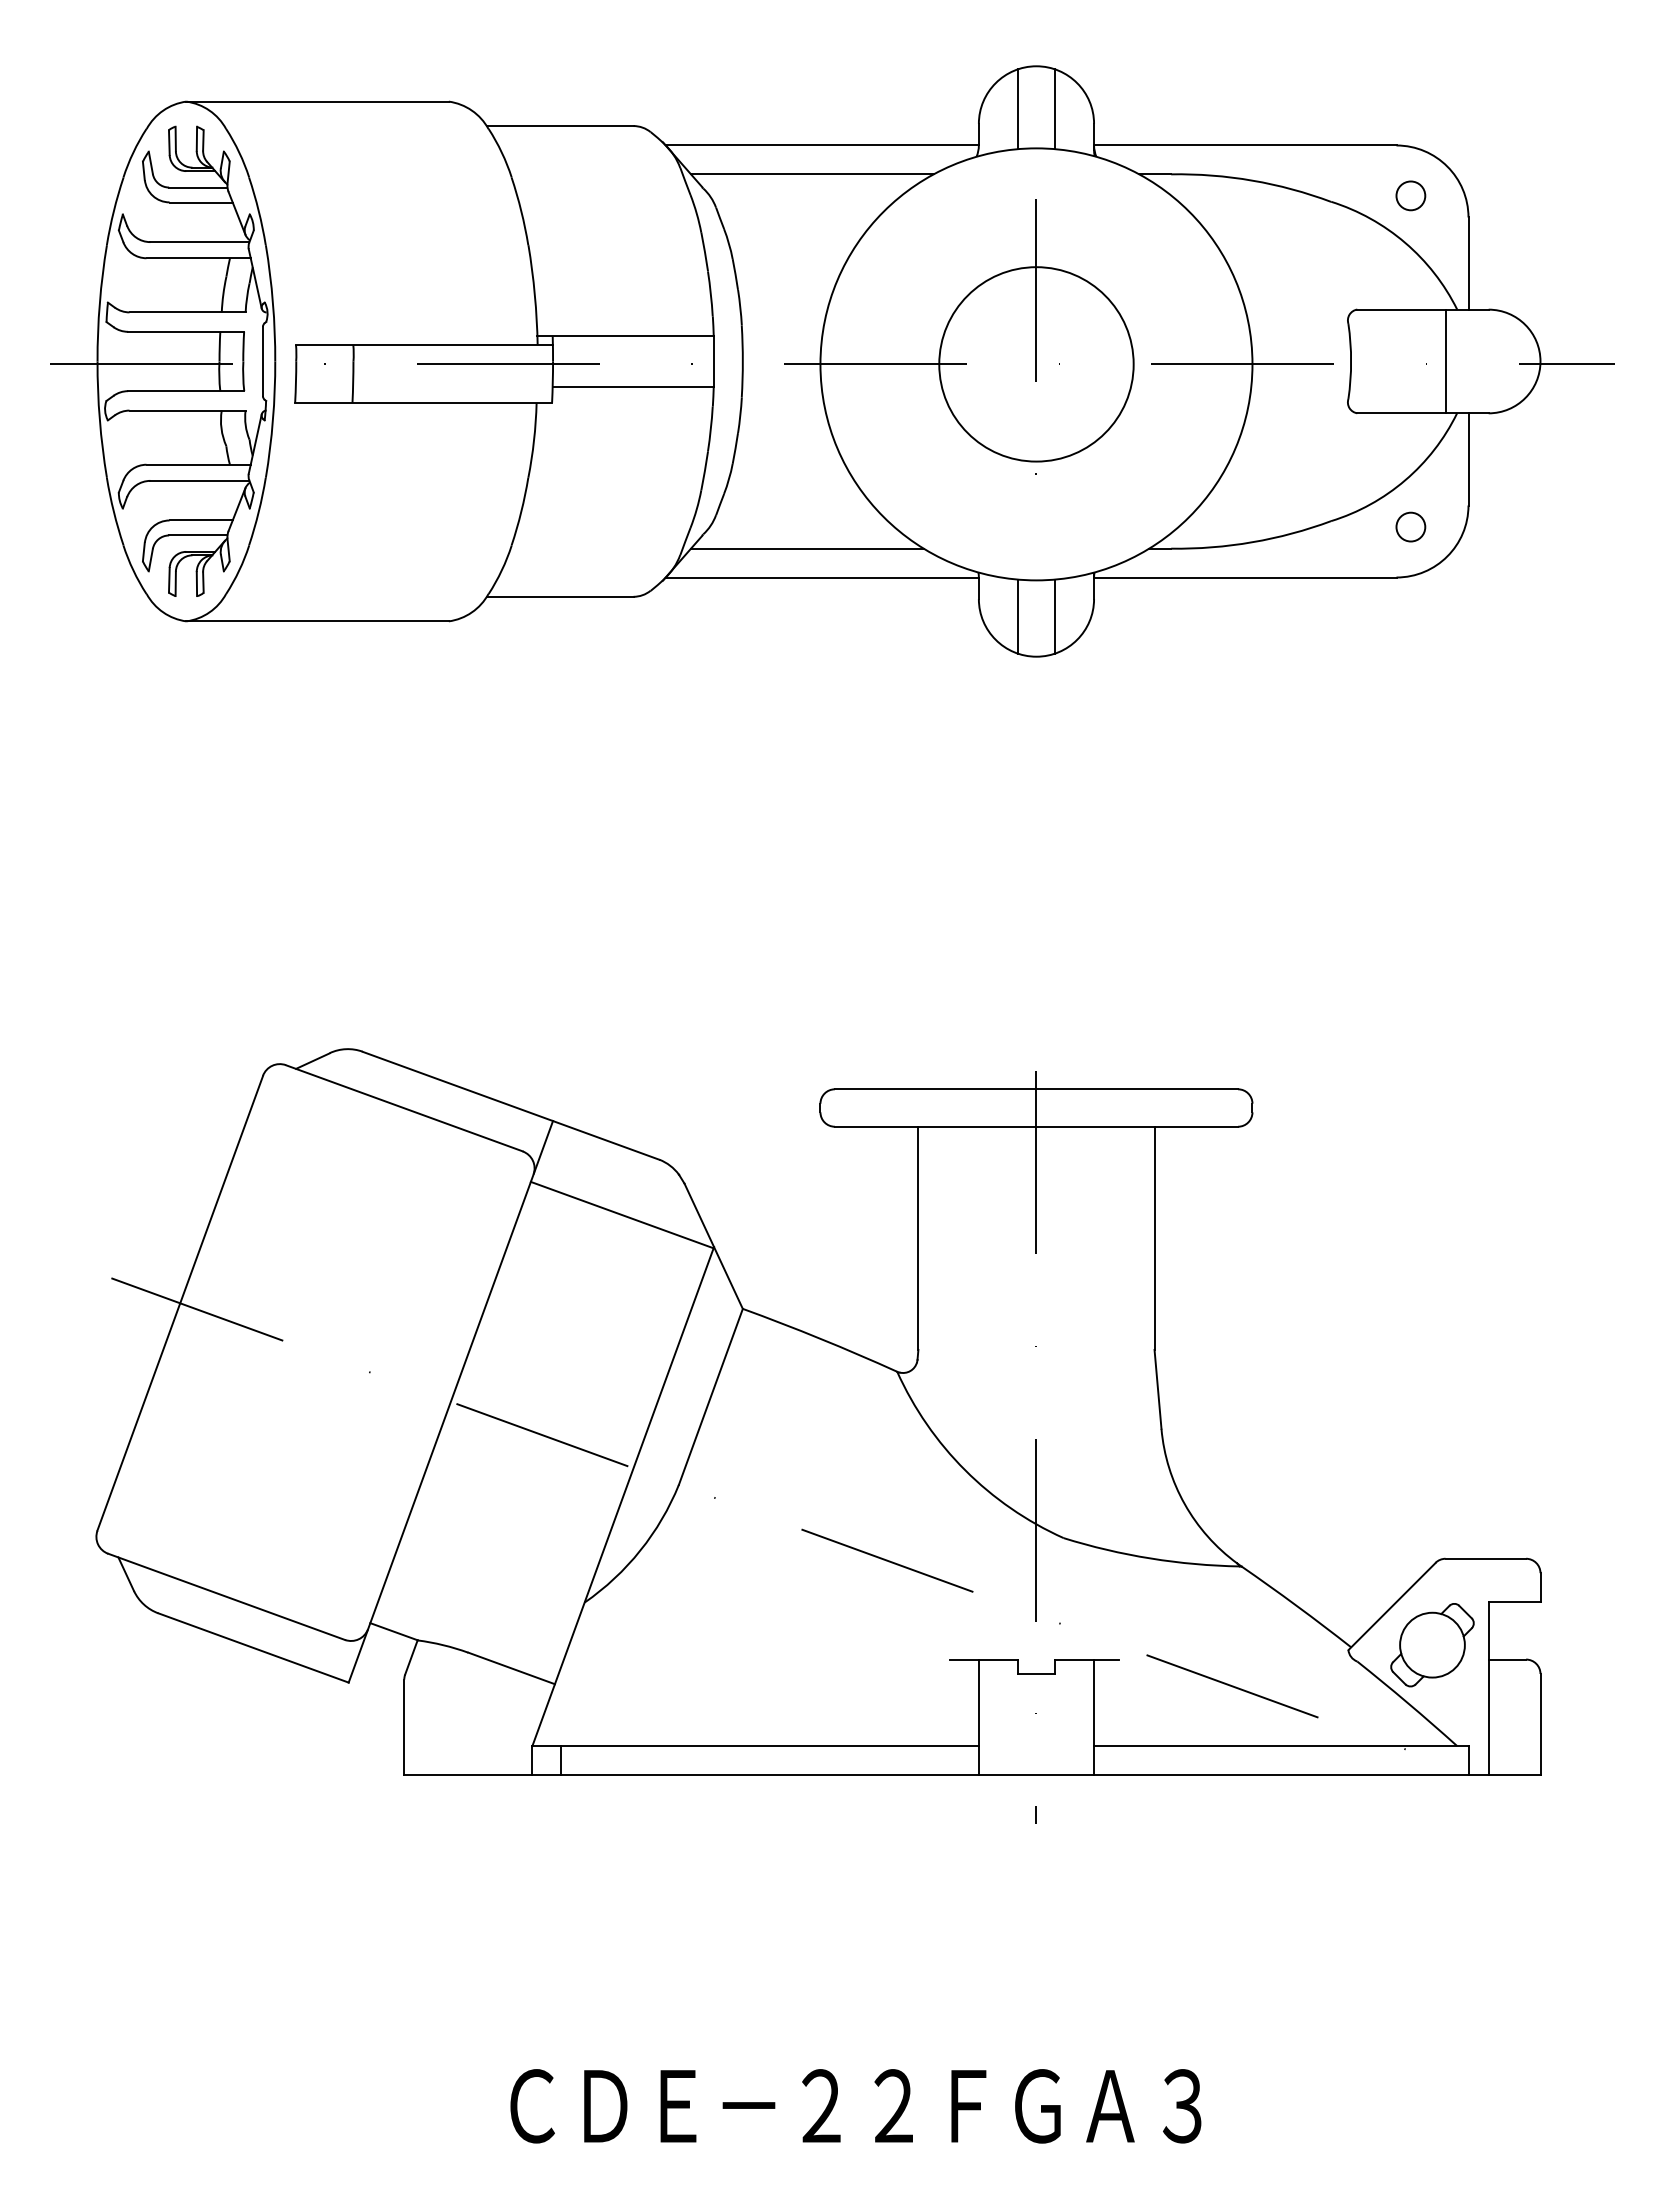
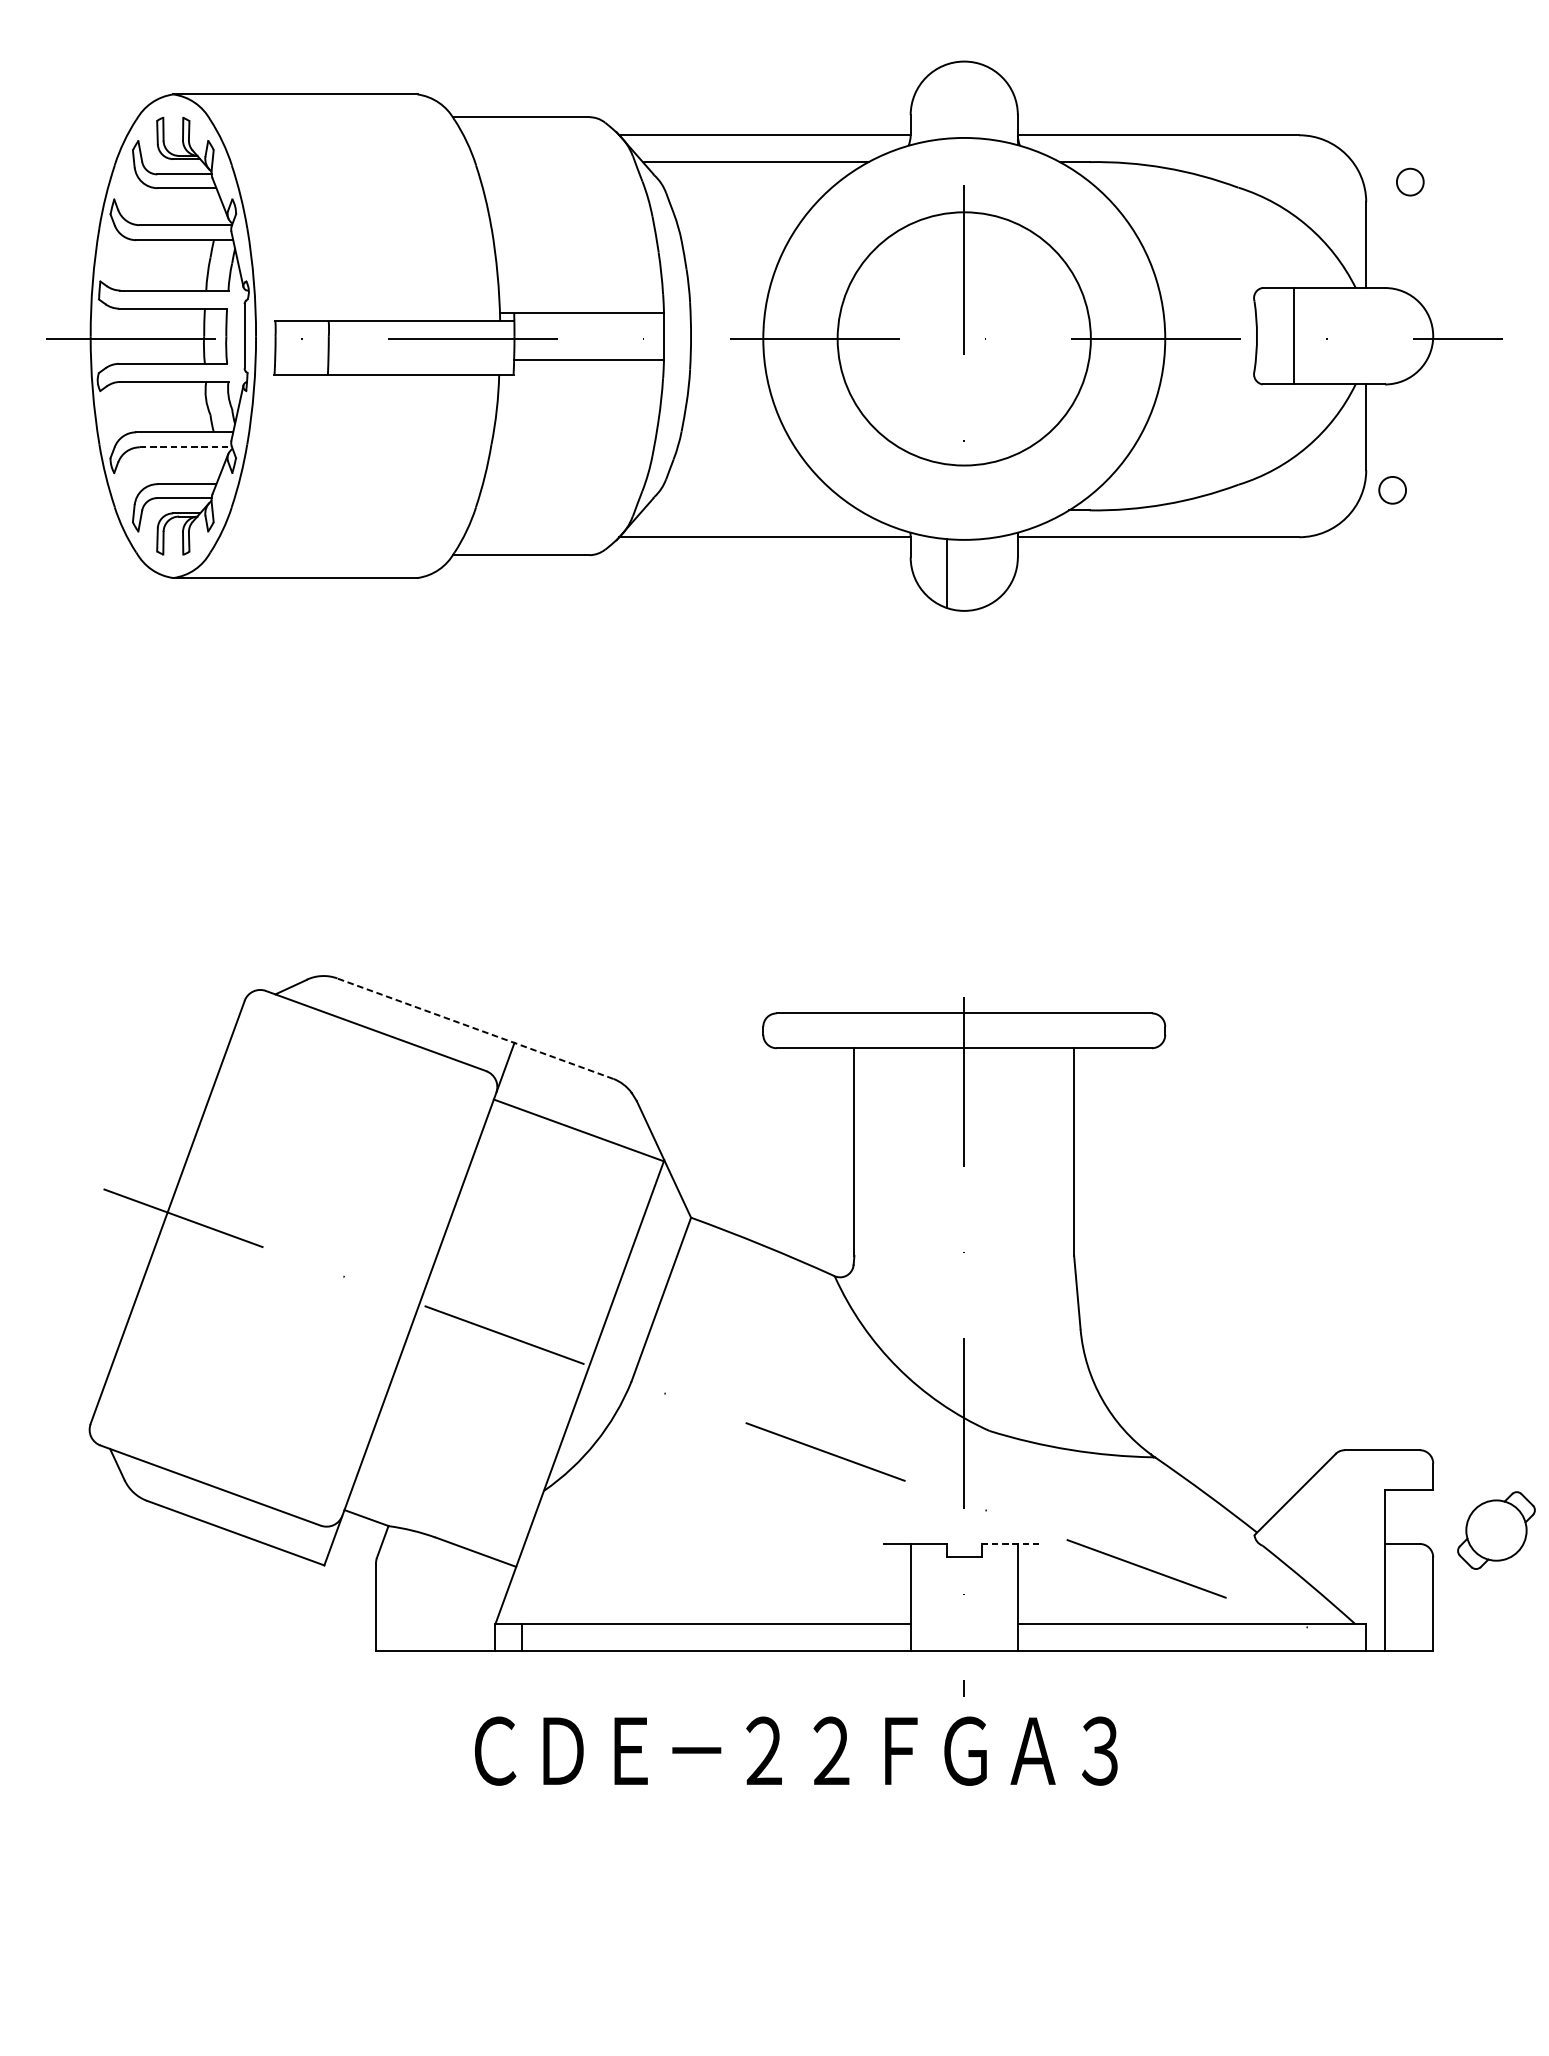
line: (1017, 109) -> (946, 101), removed
line: (1055, 109) -> (981, 101), removed
circle: (1410, 195) -> (1409, 181), moved
line: (1445, 361) -> (1293, 336), moved
circle: (1036, 364) -> (964, 339), size x1.4
line: (199, 480) -> (185, 446), solid -> dashed
circle: (1410, 526) -> (1392, 489), moved
line: (806, 548) -> (750, 510), removed
line: (1055, 616) -> (981, 573), removed
line: (511, 1105) -> (475, 1028), solid -> dashed
part: (1432, 1645) -> (1496, 1530), moved
line: (1087, 1659) -> (1011, 1543), solid -> dashed
text: (855, 2106) -> (795, 1751), moved

